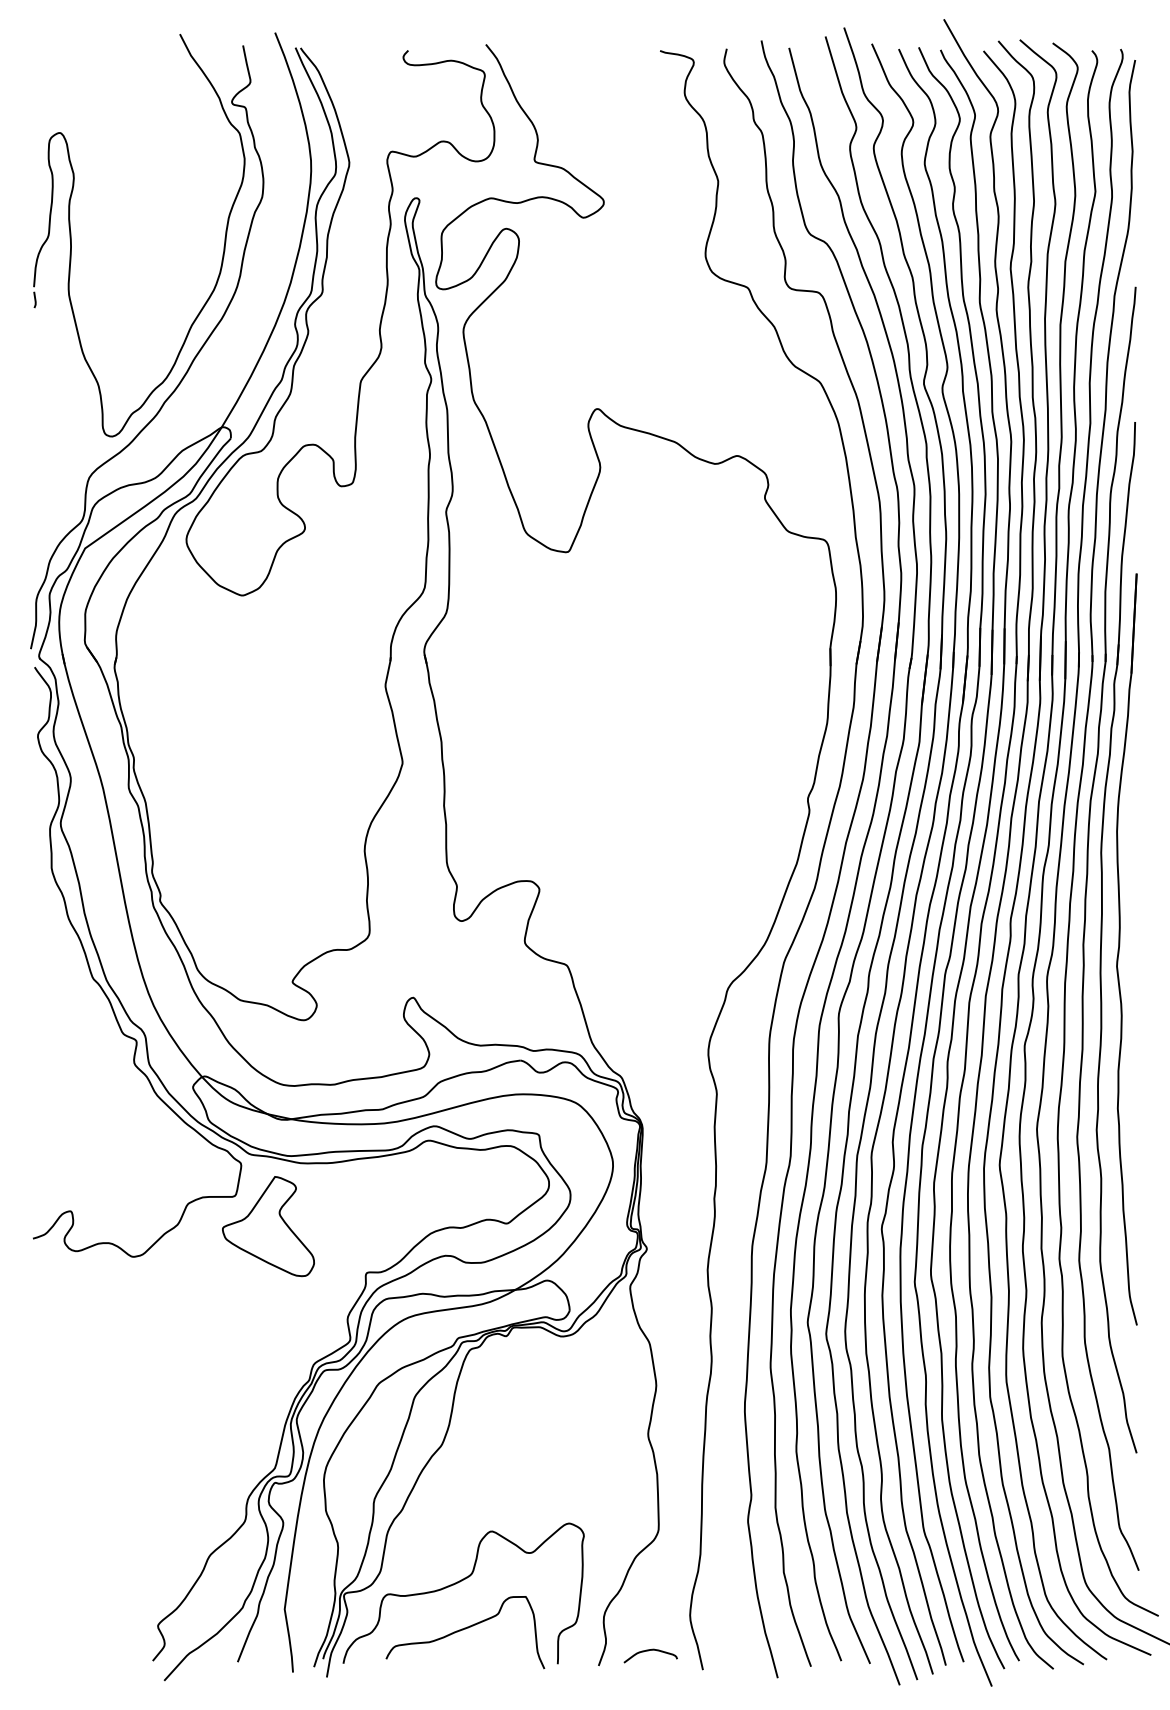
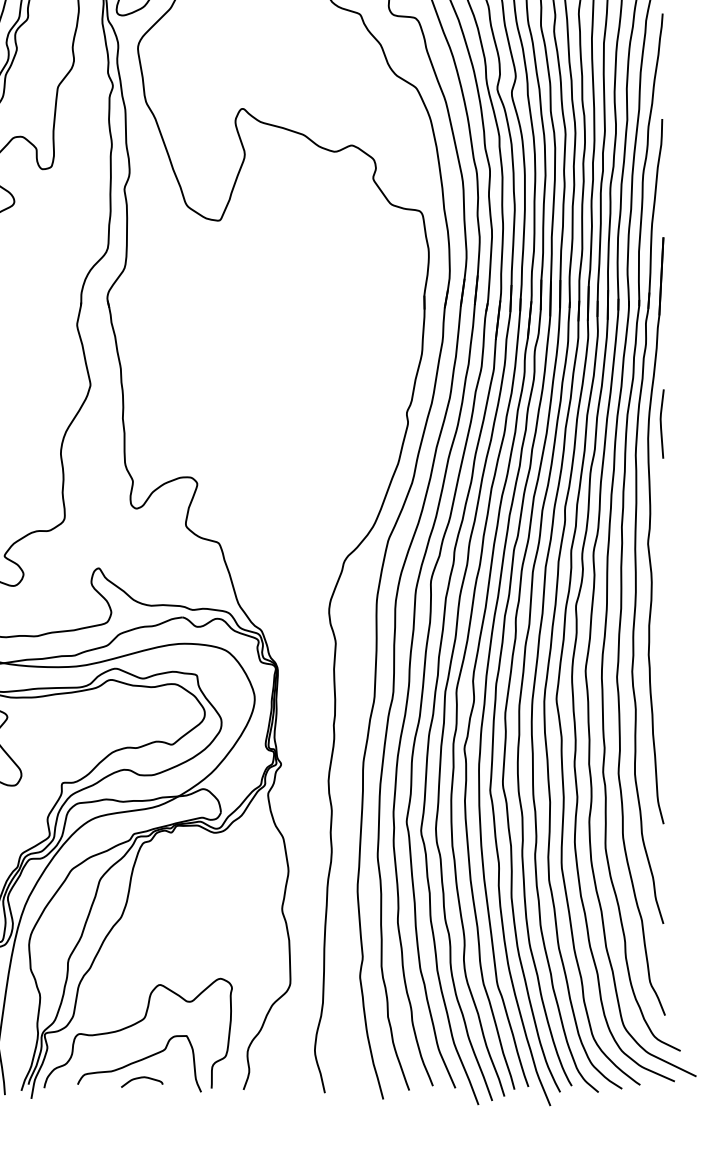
line: (1134, 812) -> (661, 423), added
curve: (648, 1651) -> (140, 1078), moved

